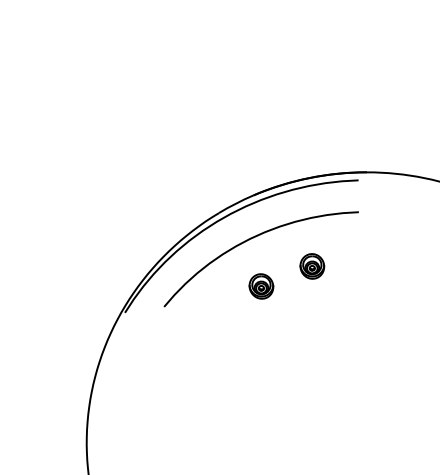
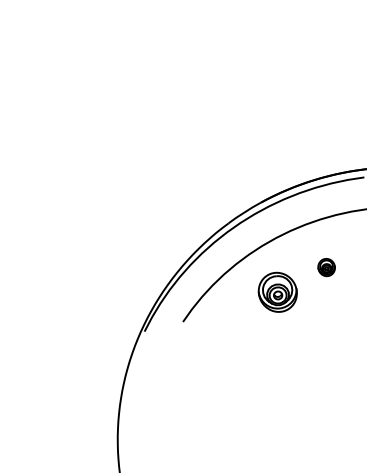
part: (312, 266) -> (326, 267), size x0.7
part: (261, 286) -> (277, 292), size x1.6

